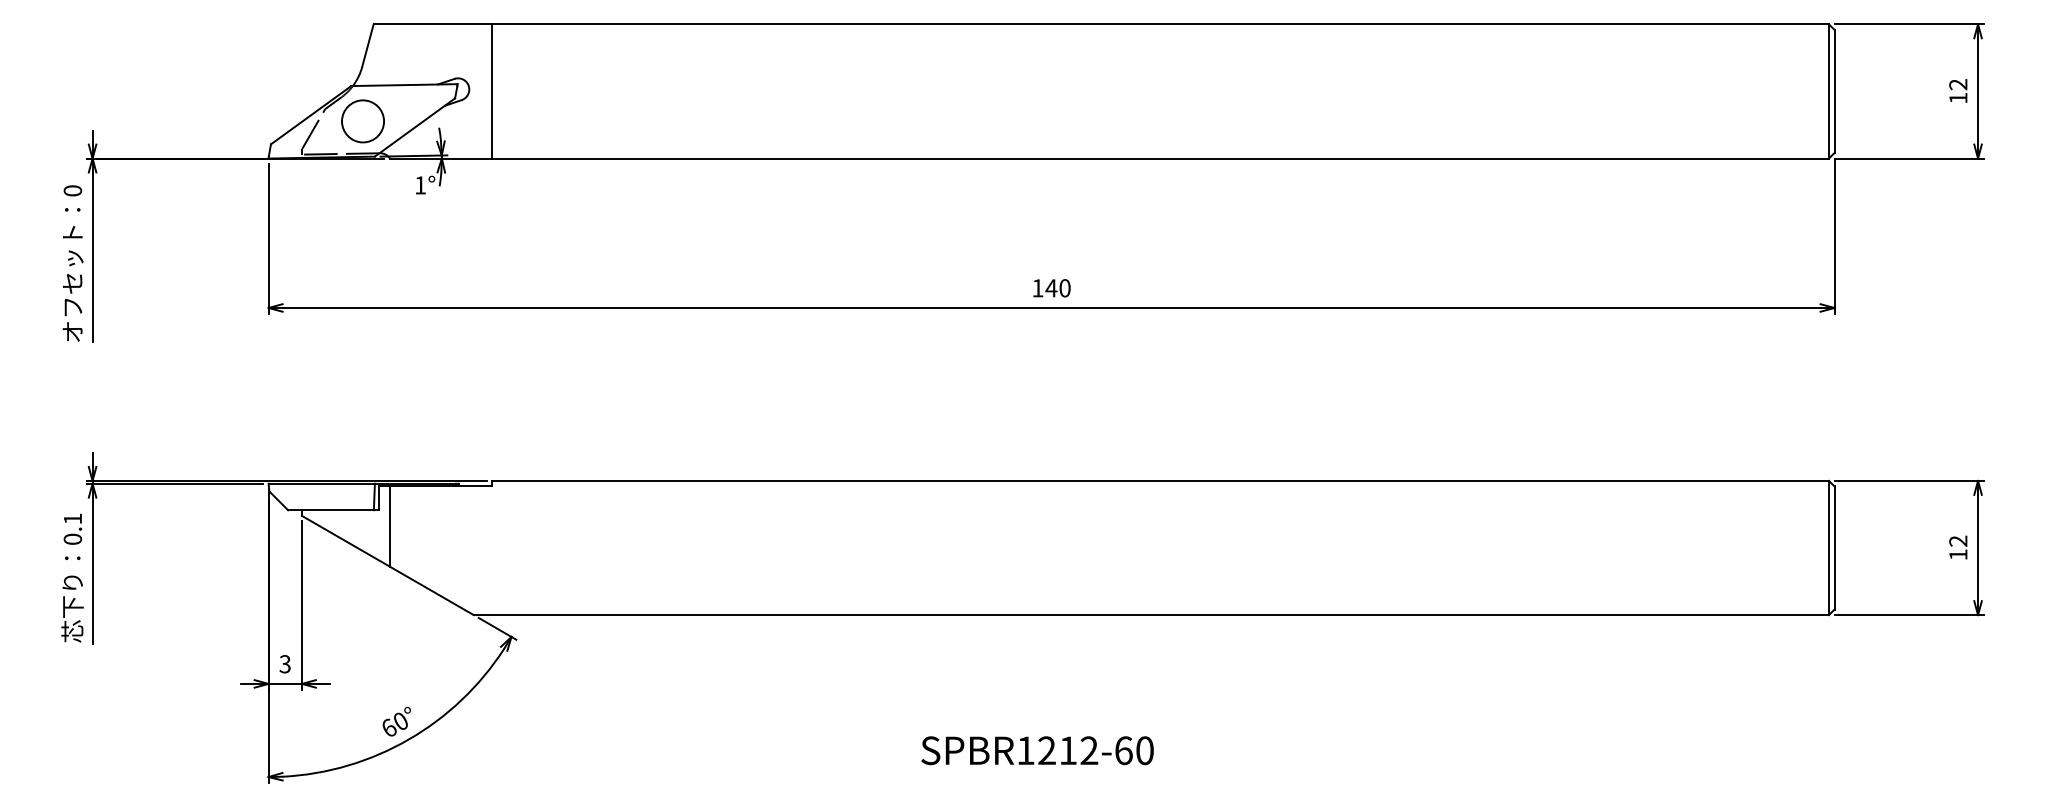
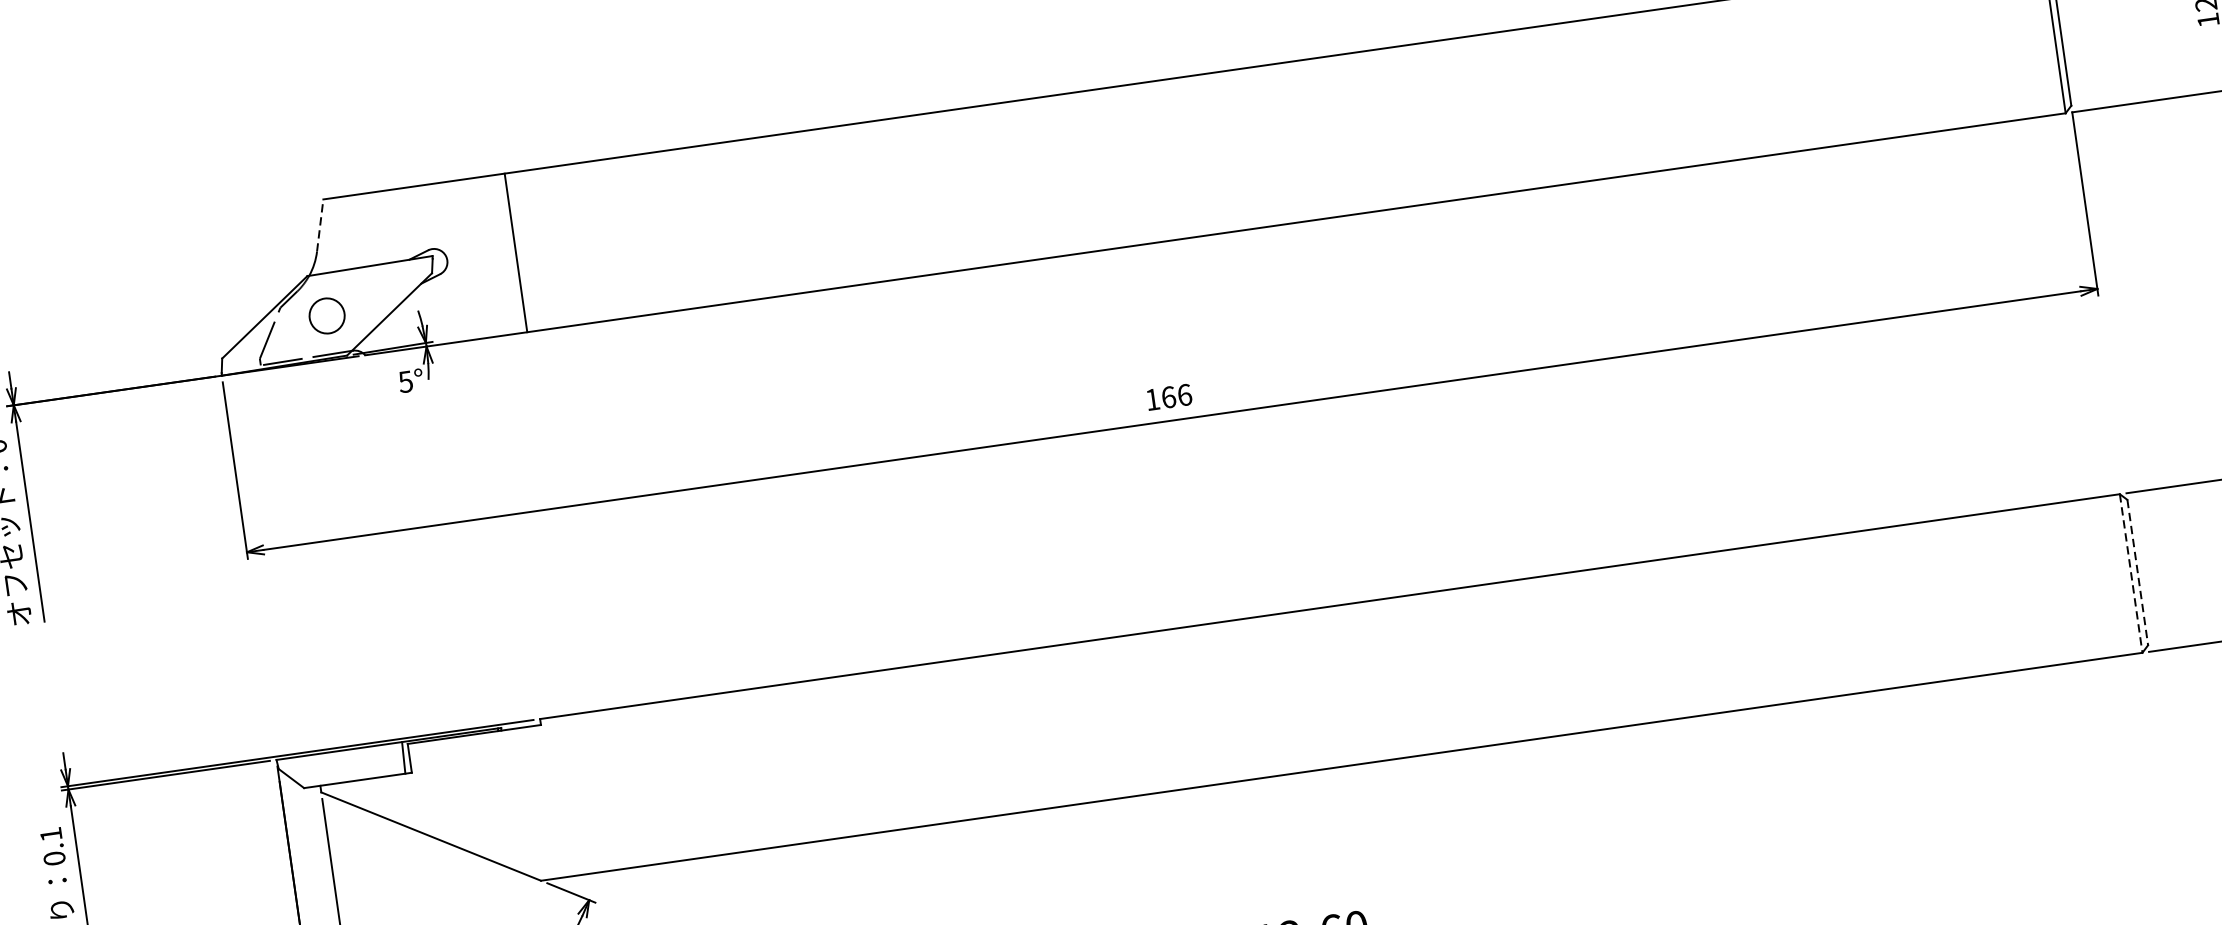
line: (368, 45) -> (320, 225), solid -> dashed
line: (492, 91) -> (516, 252), moved
circle: (362, 121) -> (326, 316), size x0.7
text: (419, 185) -> (404, 382), 1° -> 5°
text: (1057, 288) -> (1175, 396), 140 -> 166
line: (390, 525) -> (427, 788), removed
line: (1828, 548) -> (2130, 574), solid -> dashed
line: (1834, 548) -> (2137, 573), solid -> dashed

